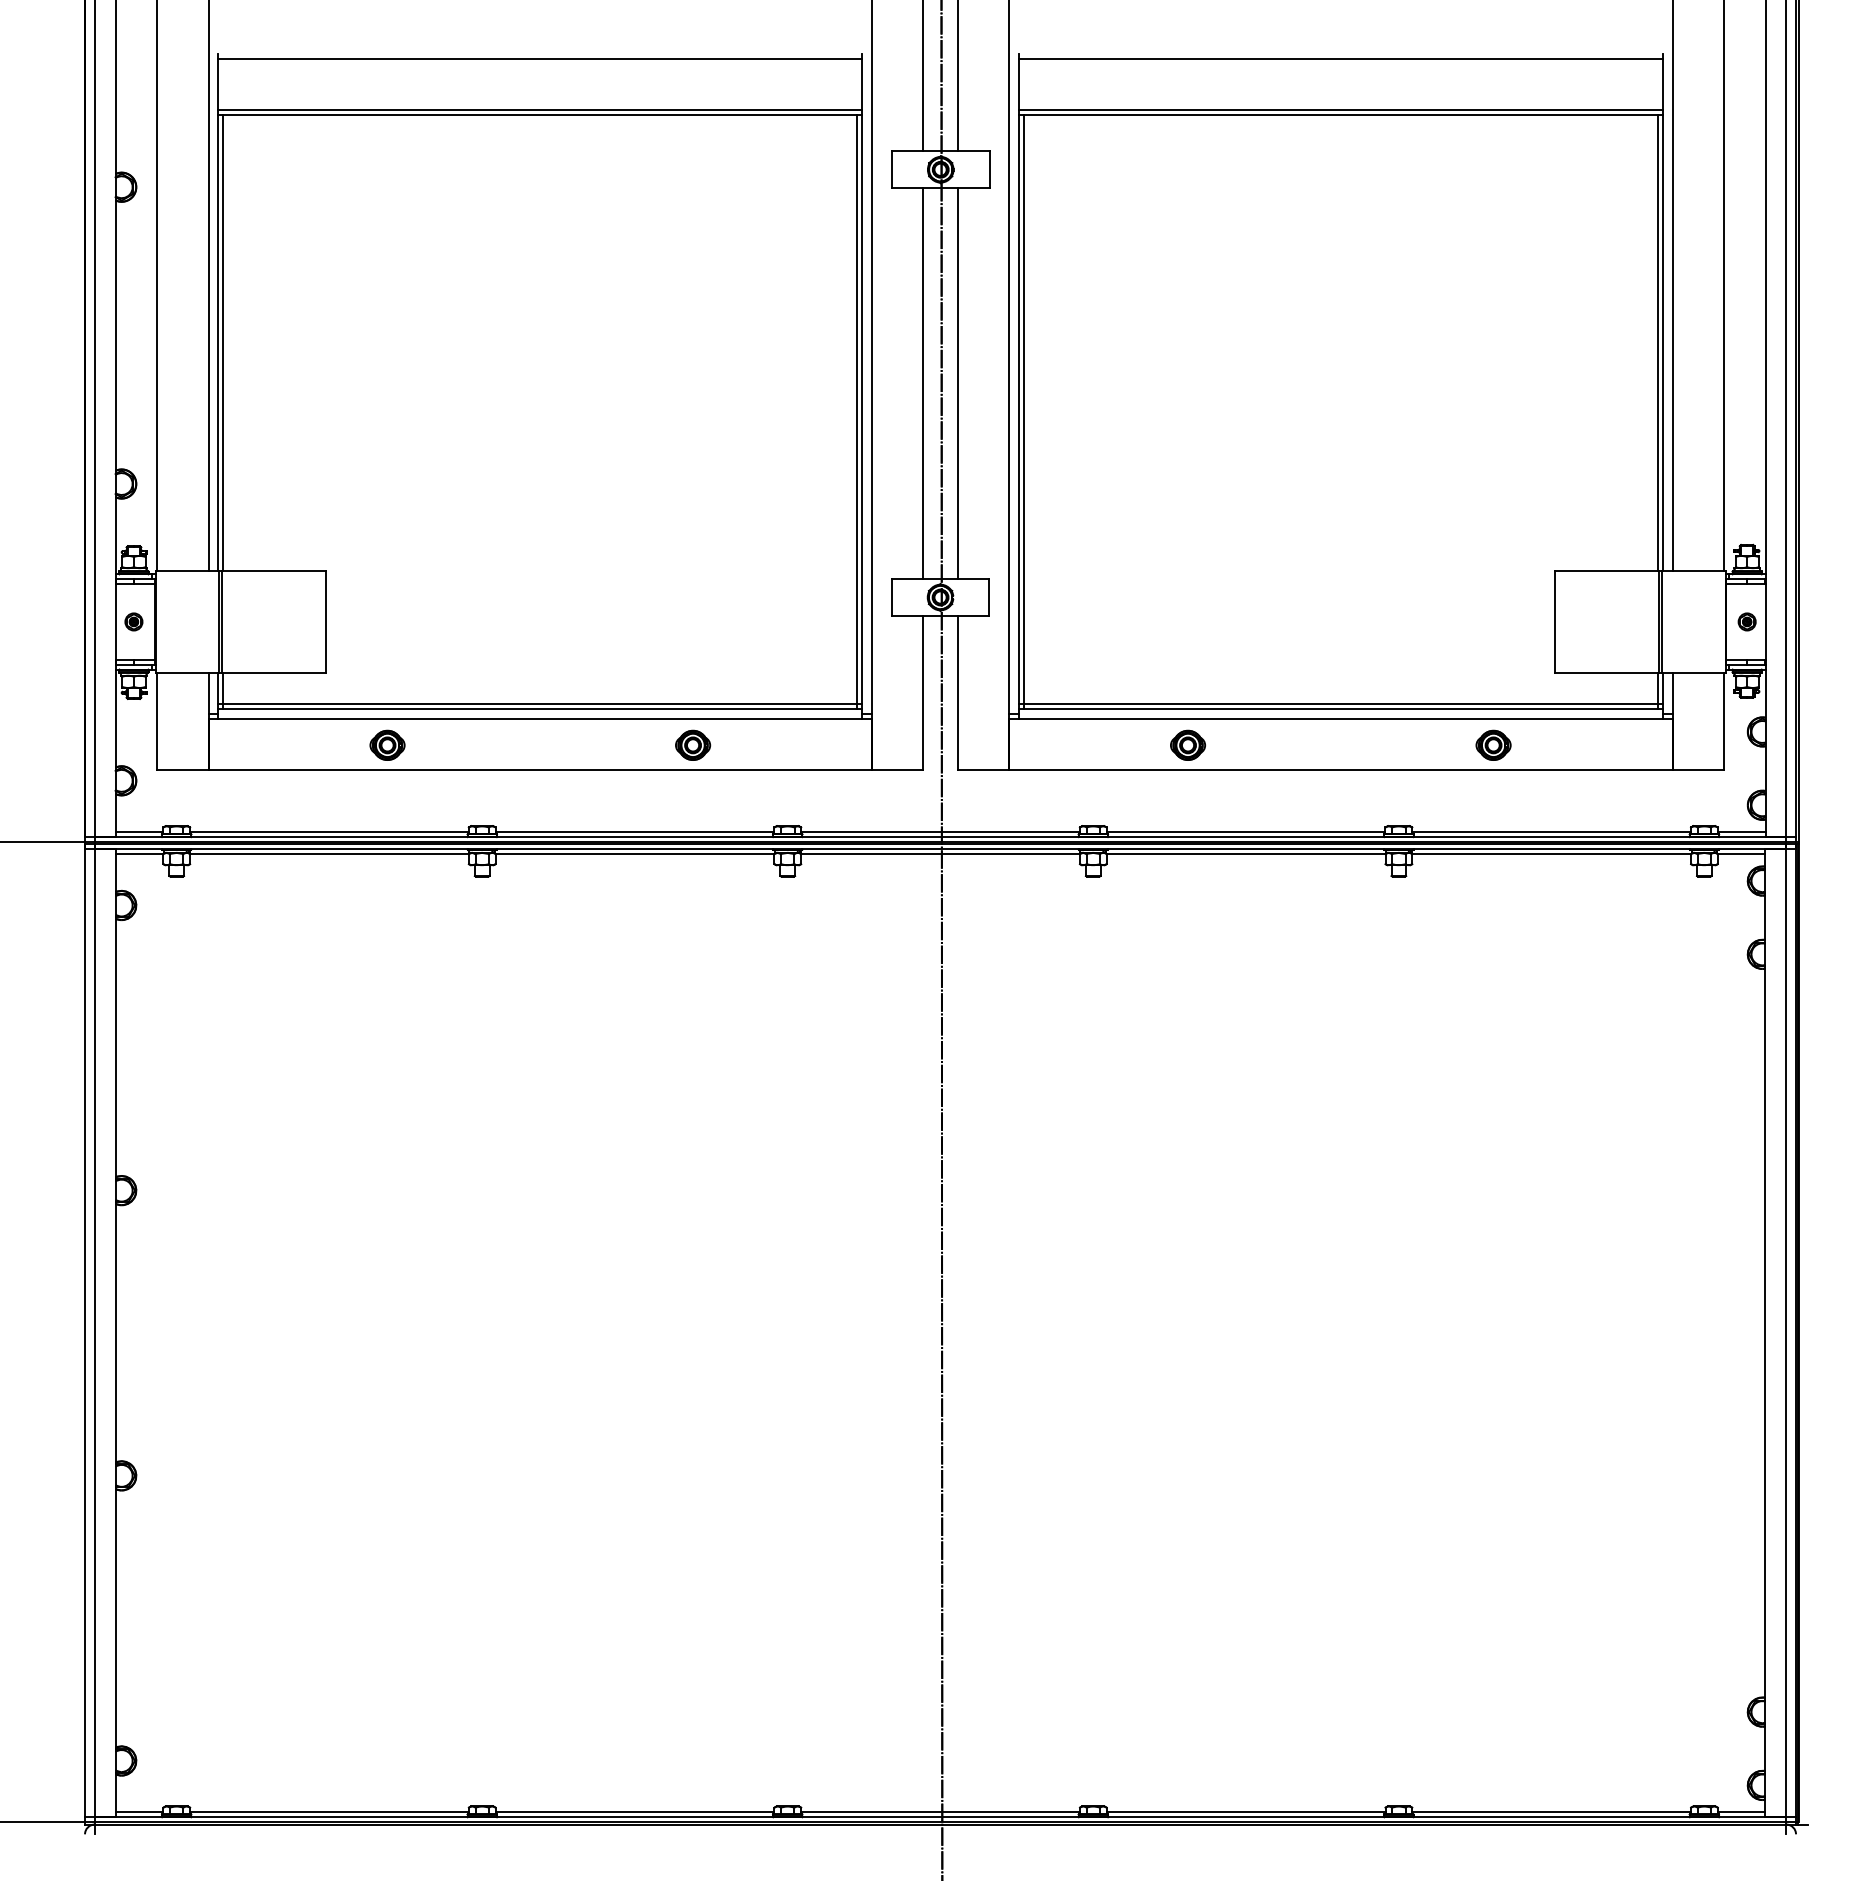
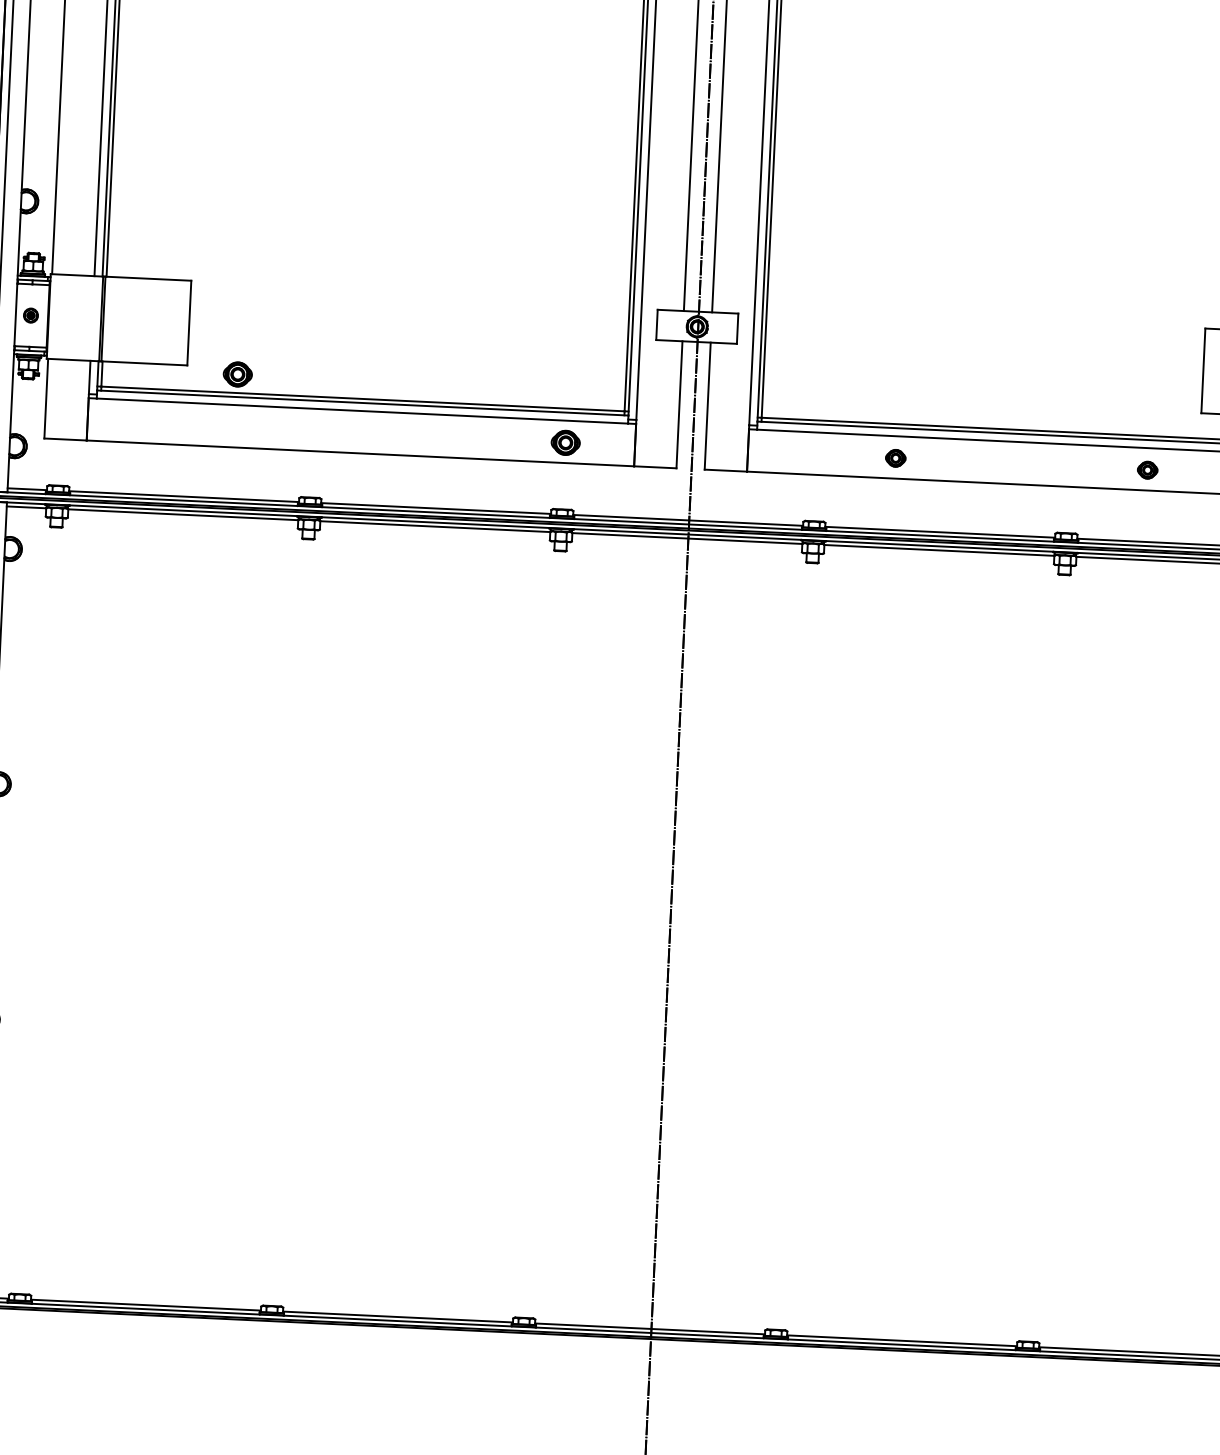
part: (387, 744) -> (237, 373), moved
part: (693, 744) -> (566, 442), moved
part: (1188, 744) -> (896, 457), size x0.7
part: (1493, 744) -> (1147, 469), size x0.7

